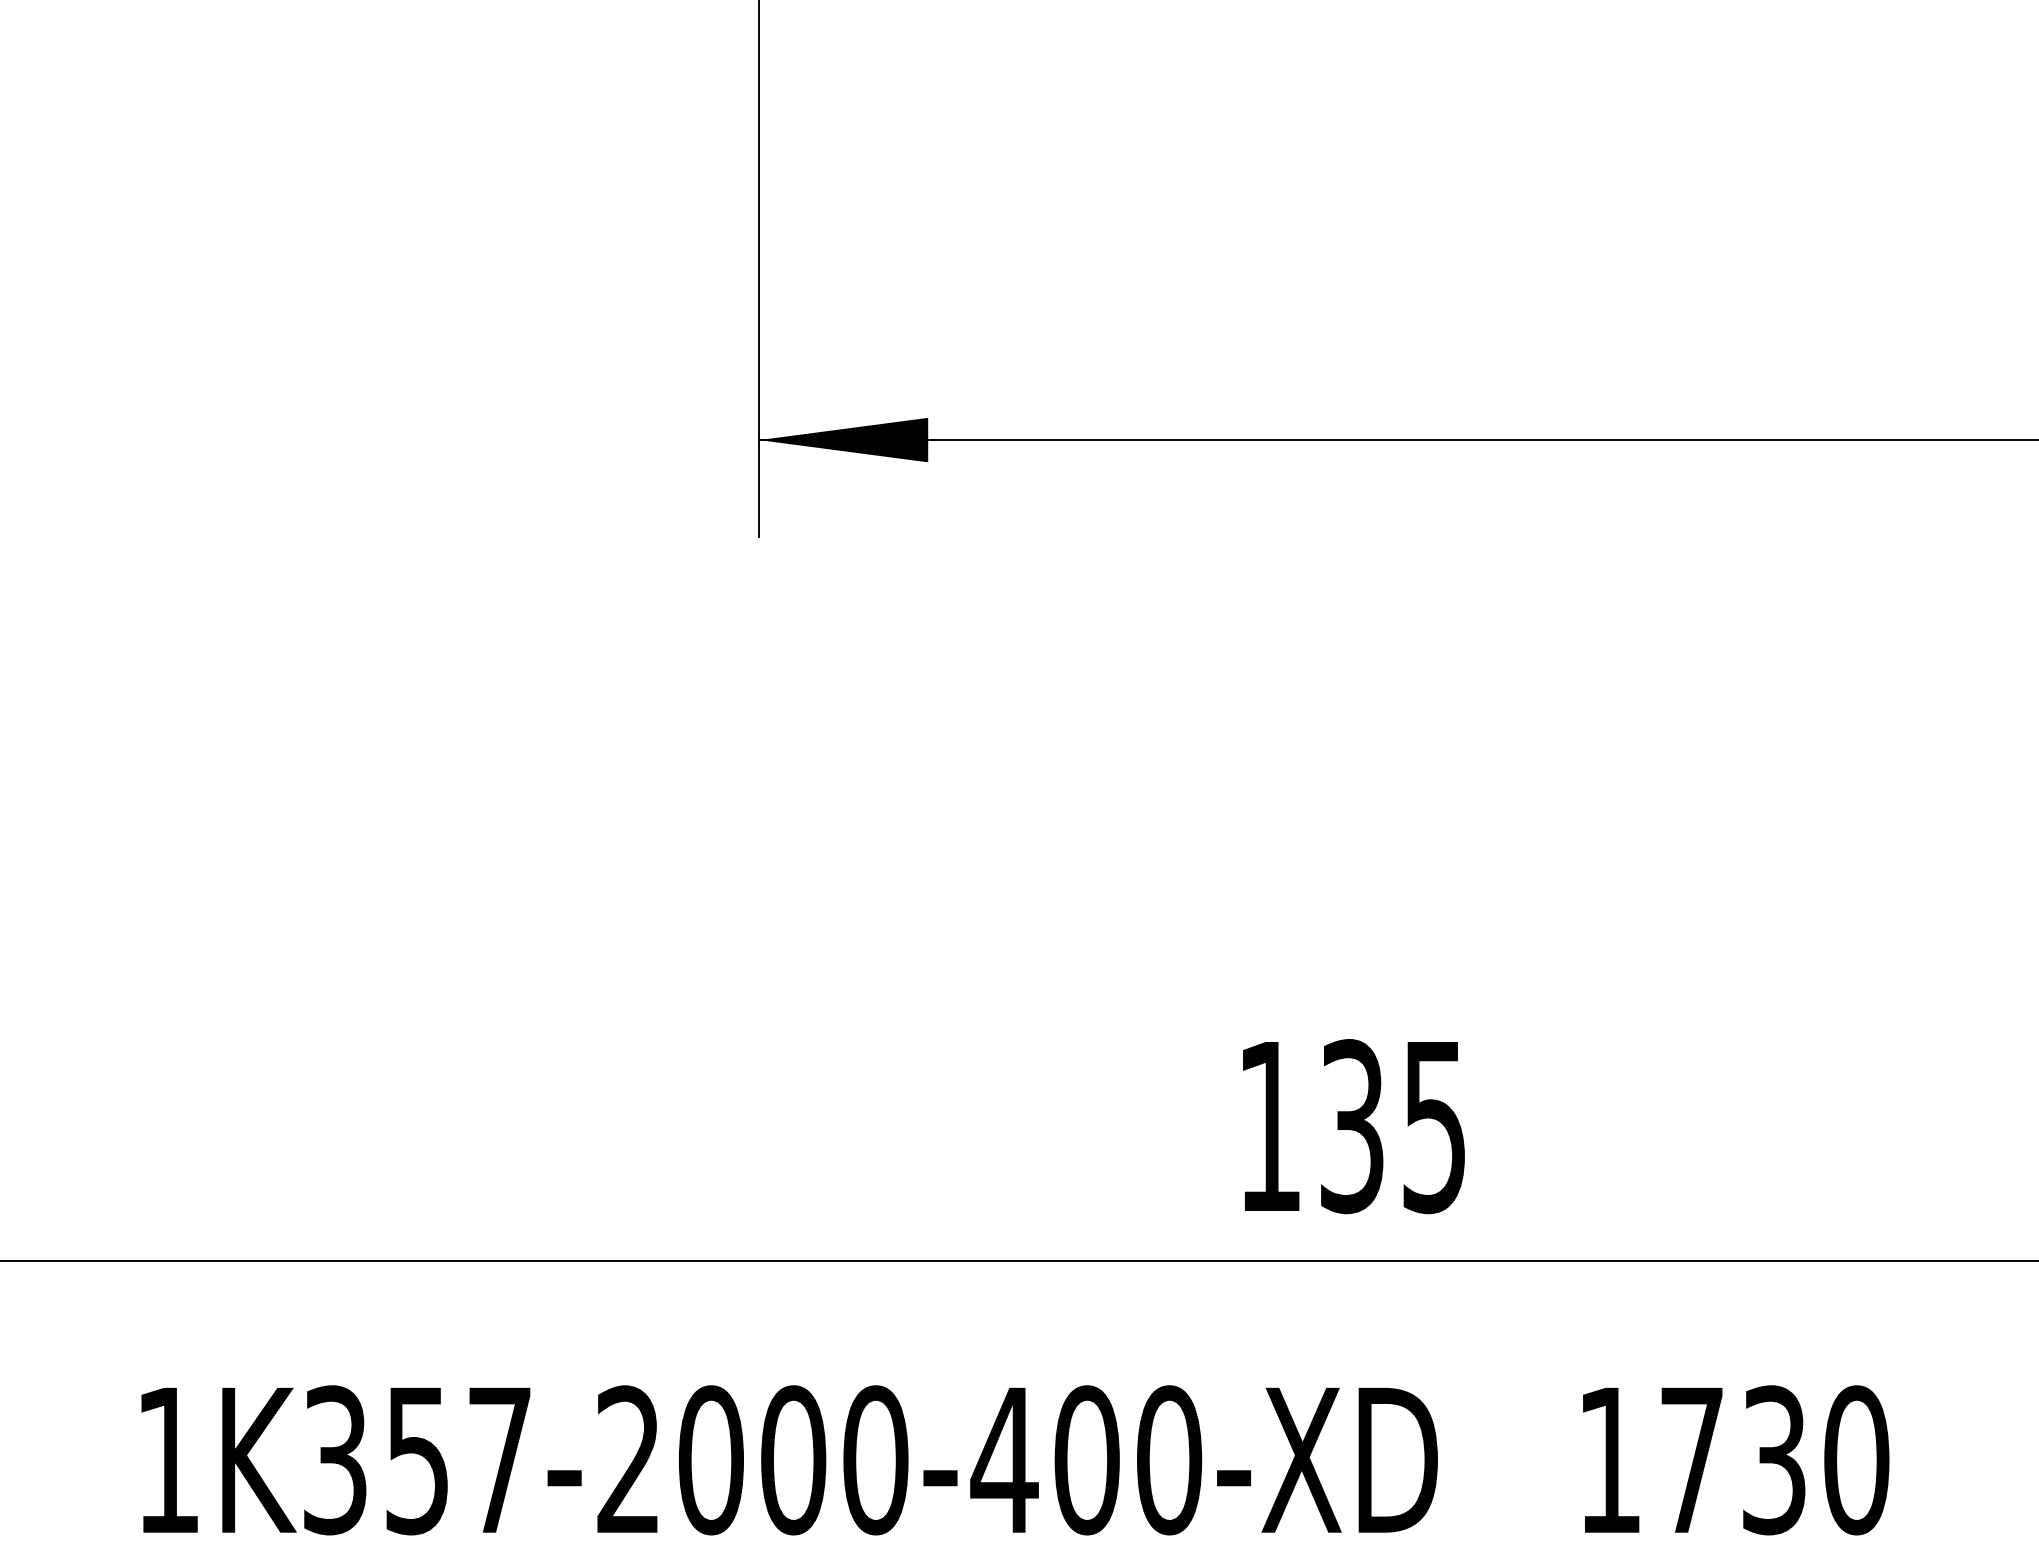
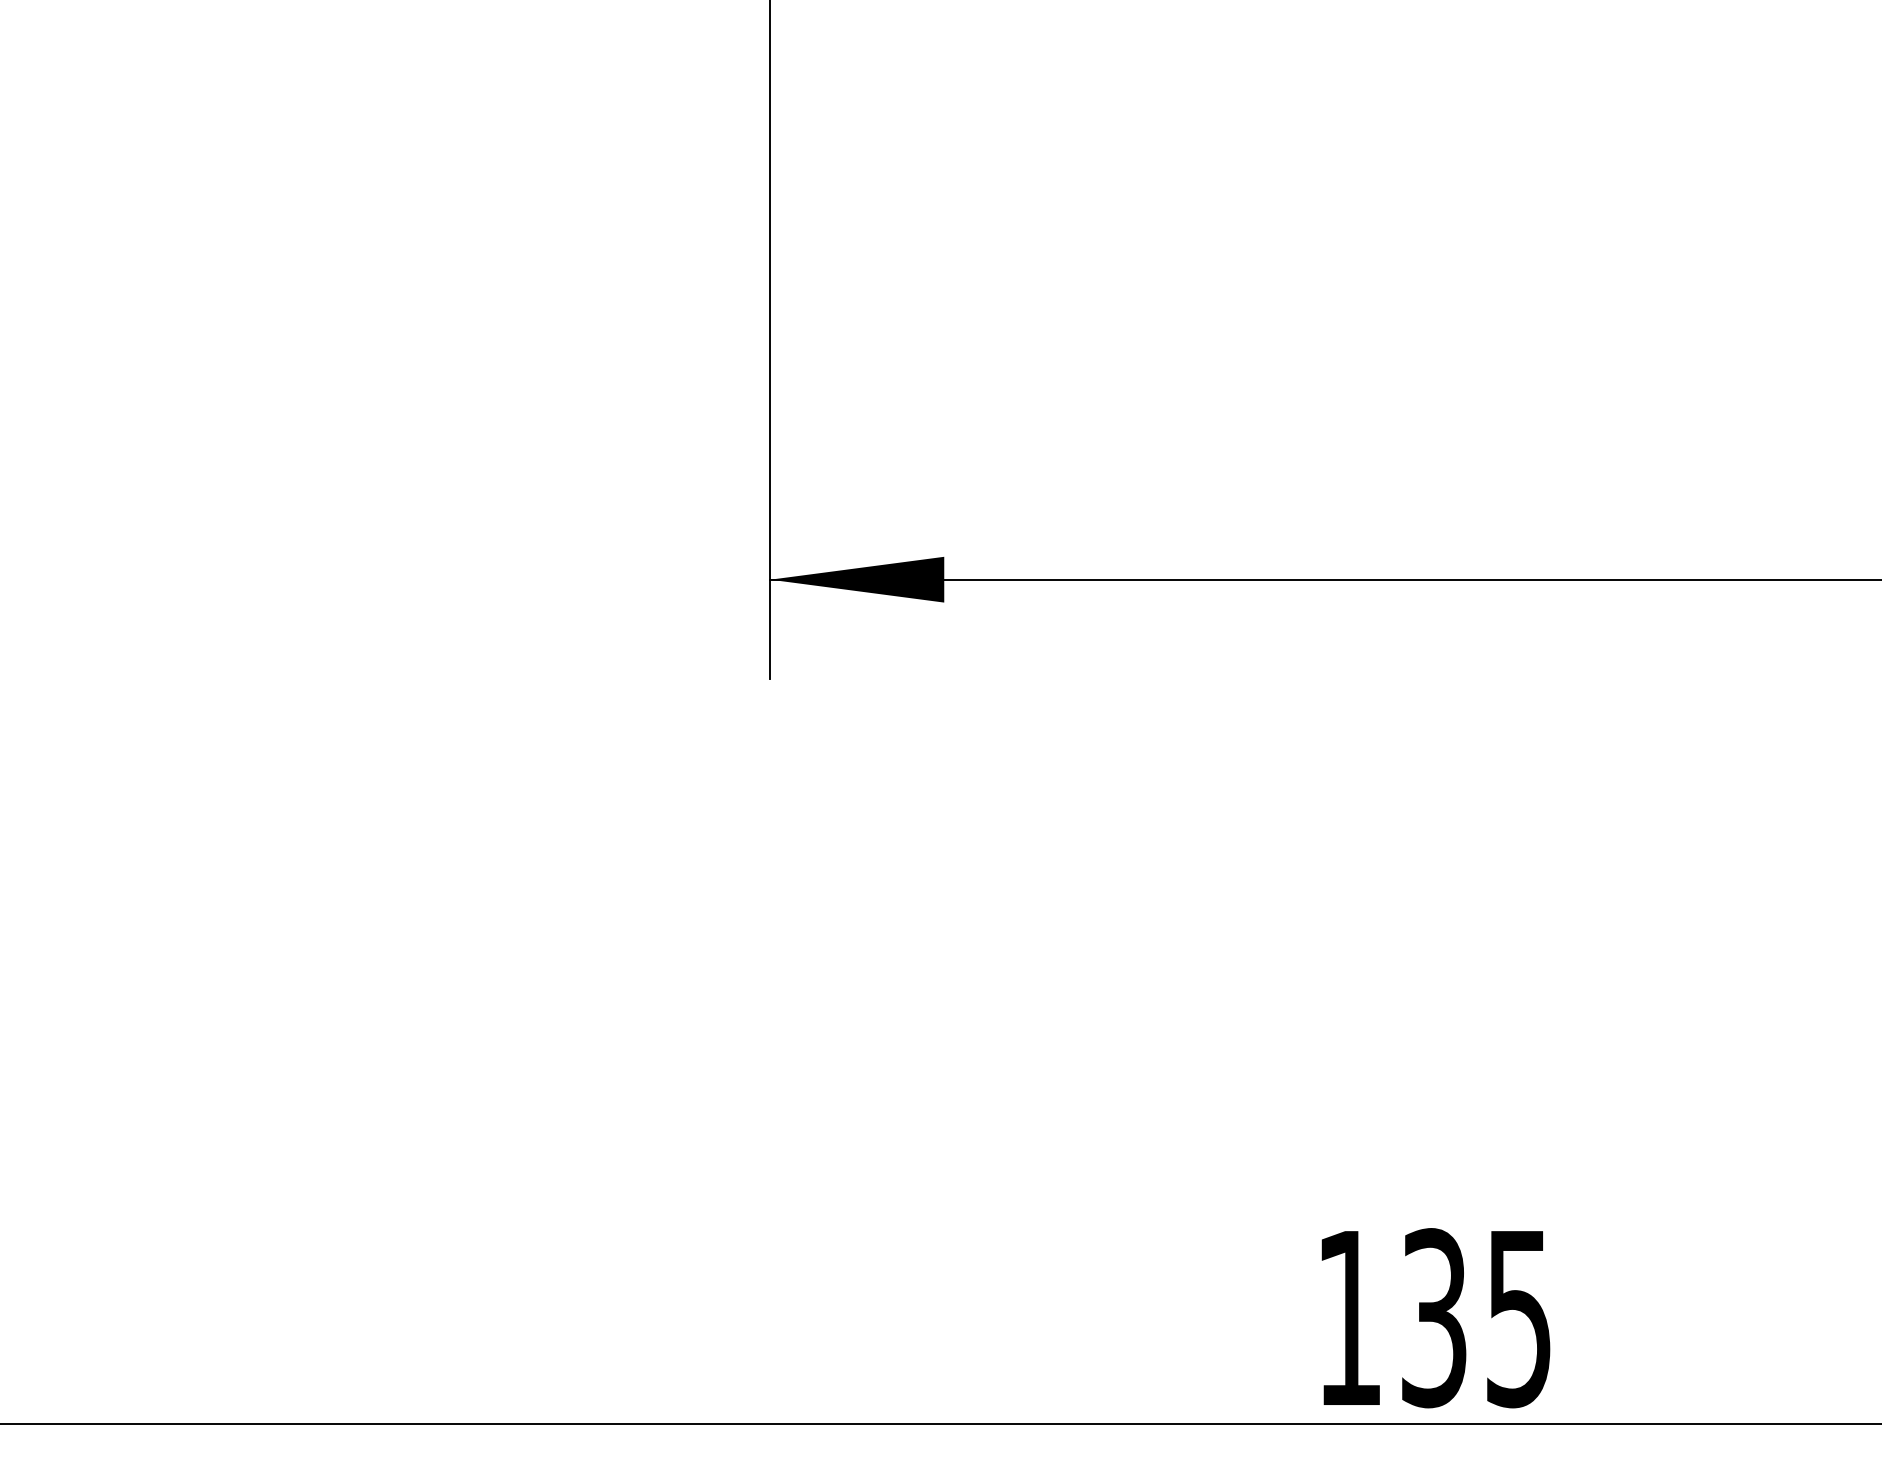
text: (1353, 1126) -> (1435, 1318), moved

